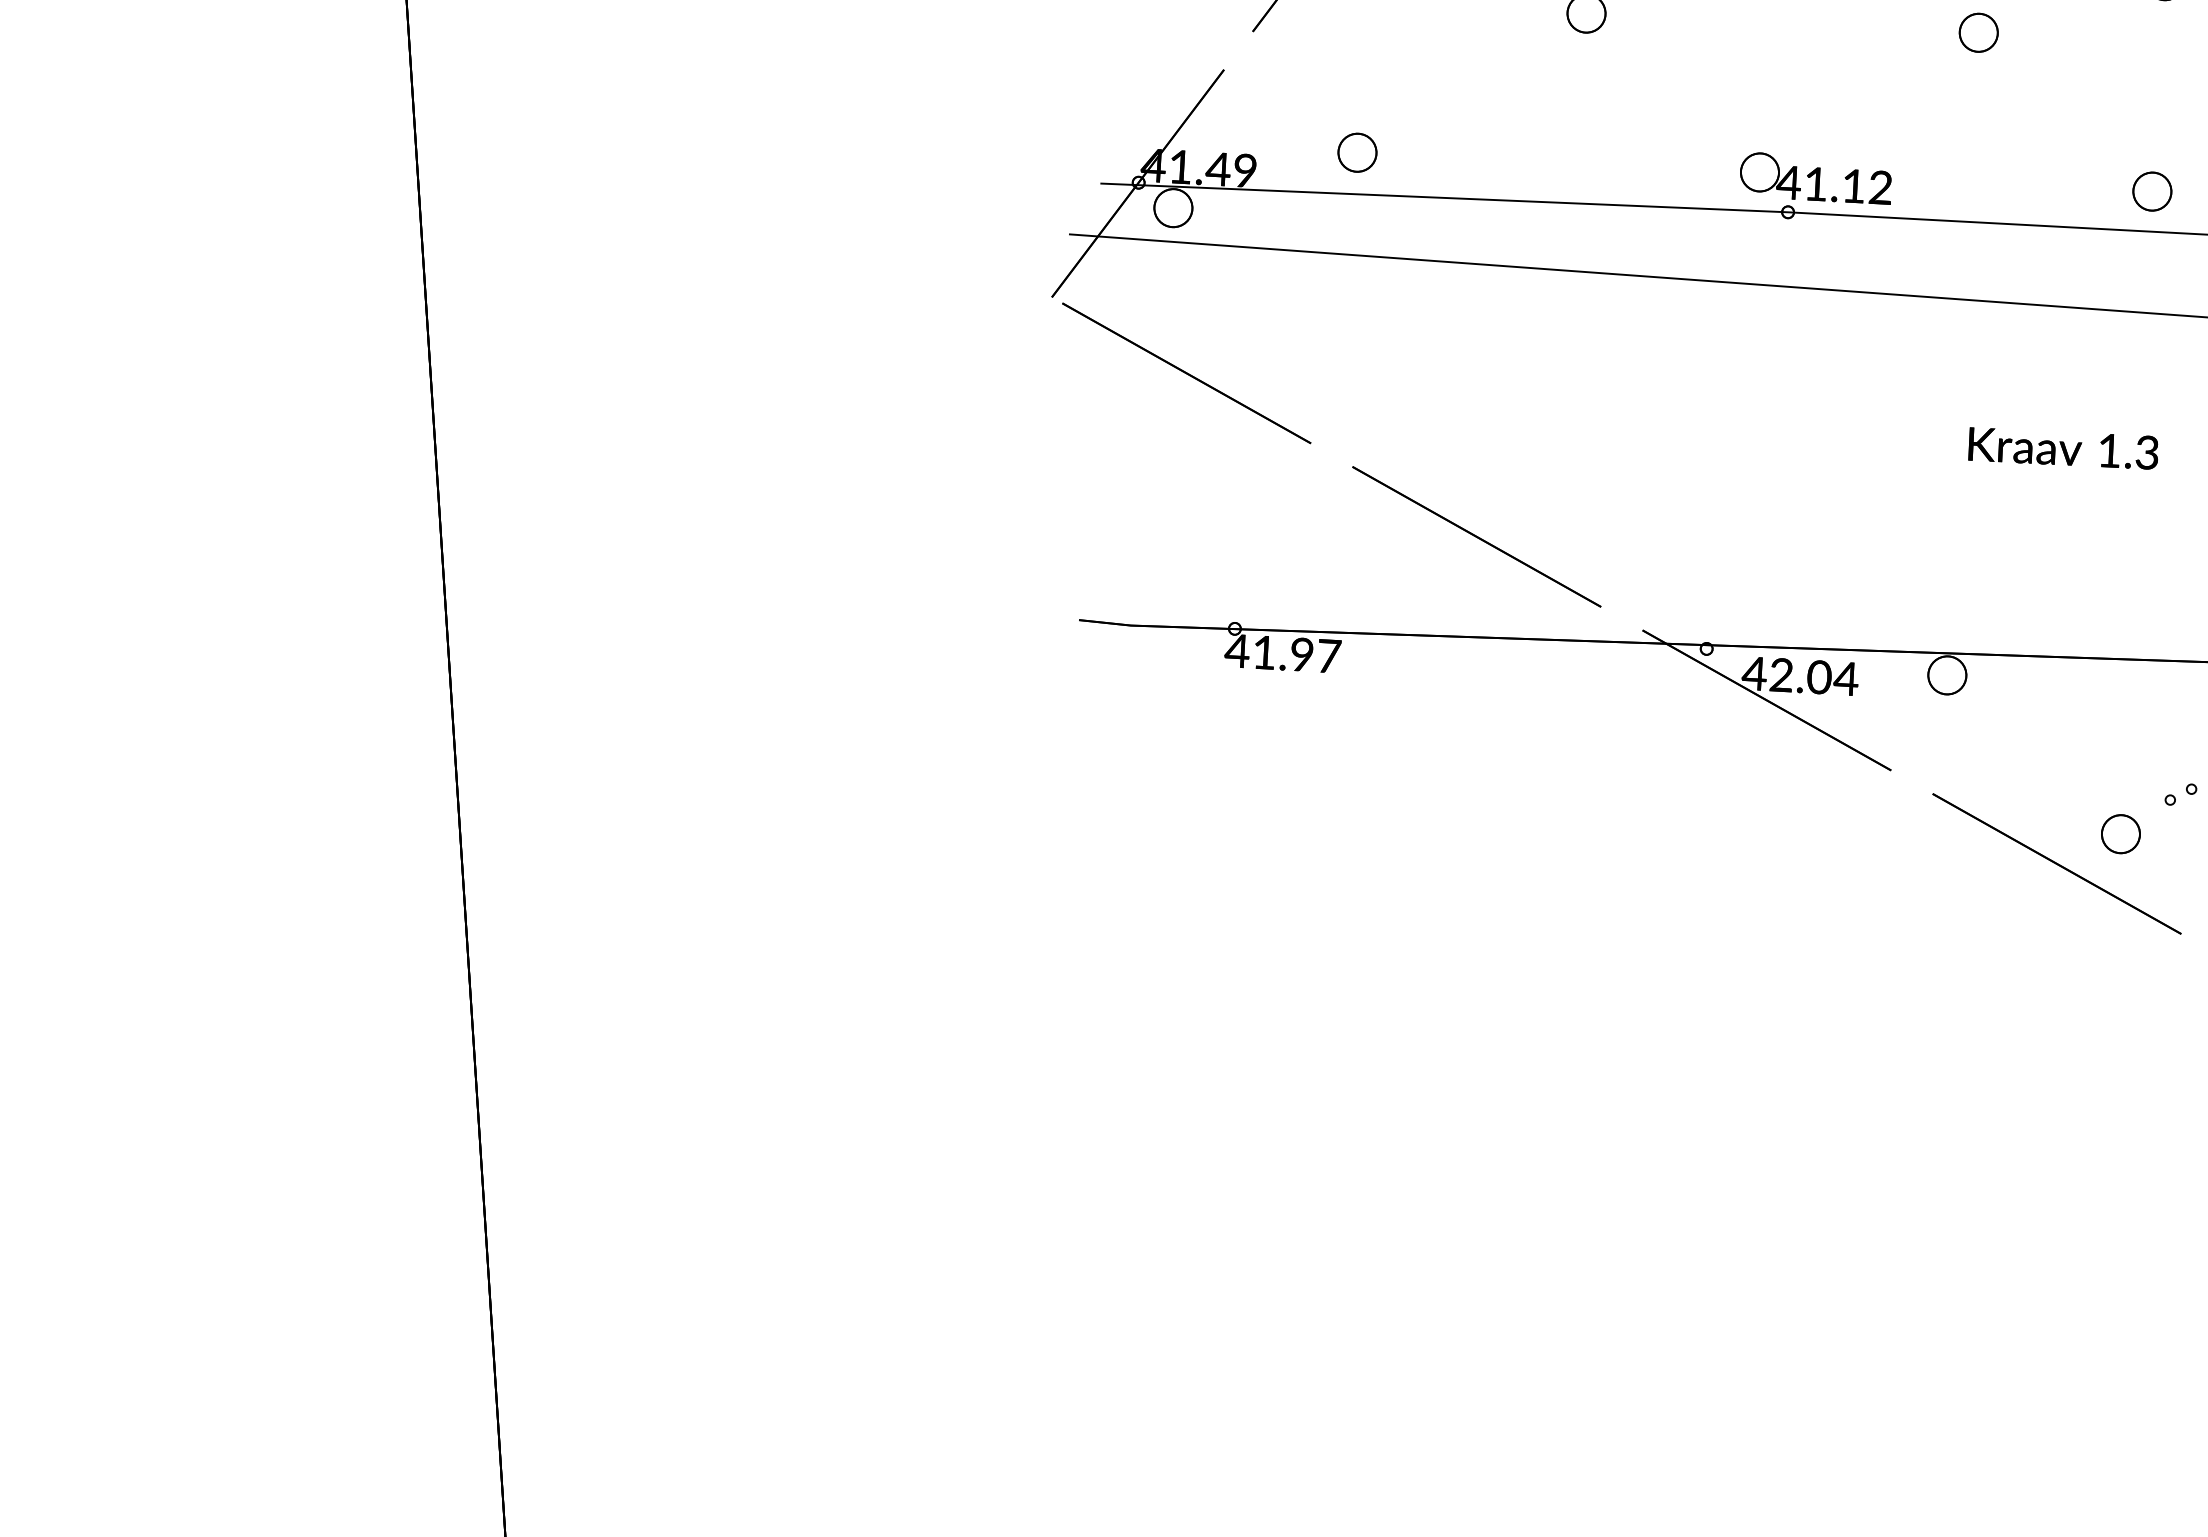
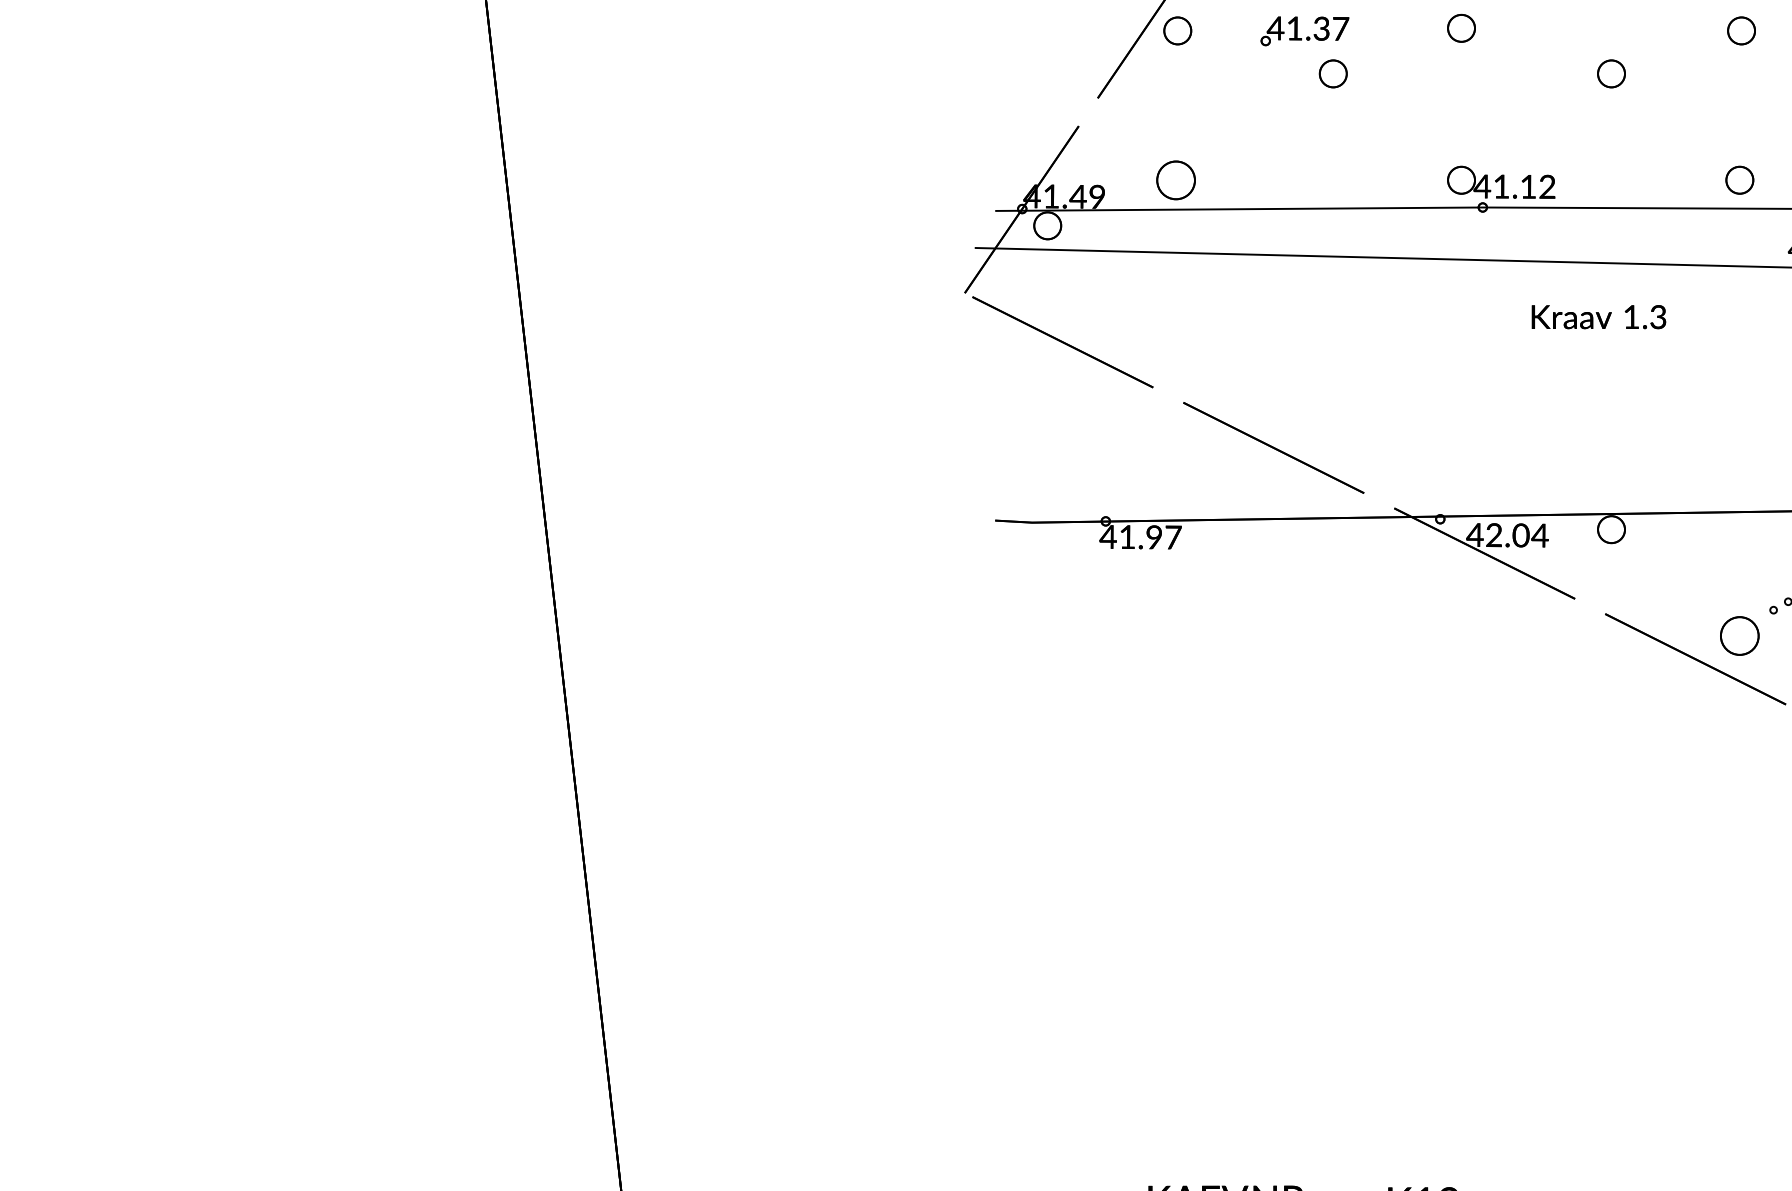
part: (1356, 151) -> (1175, 179), size x1.4
text: (2062, 449) -> (1598, 317), moved
part: (2120, 833) -> (1739, 635), size x1.4

